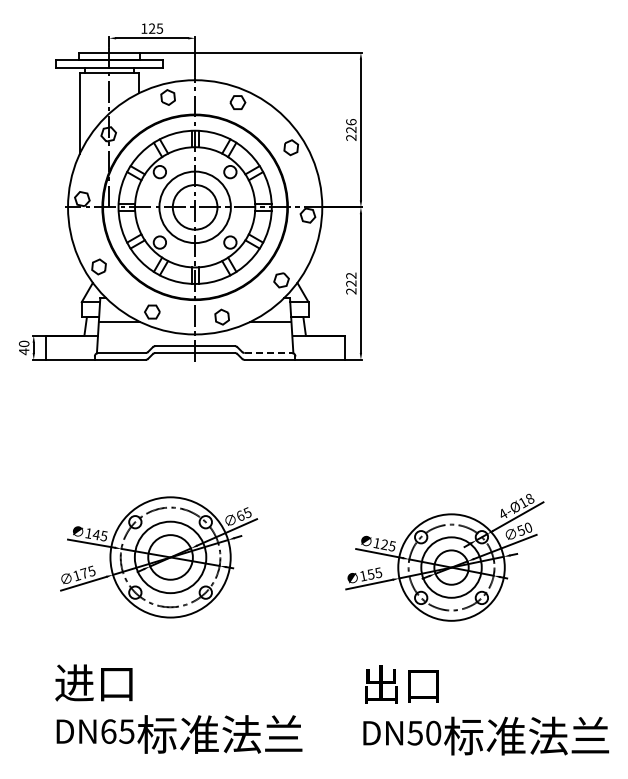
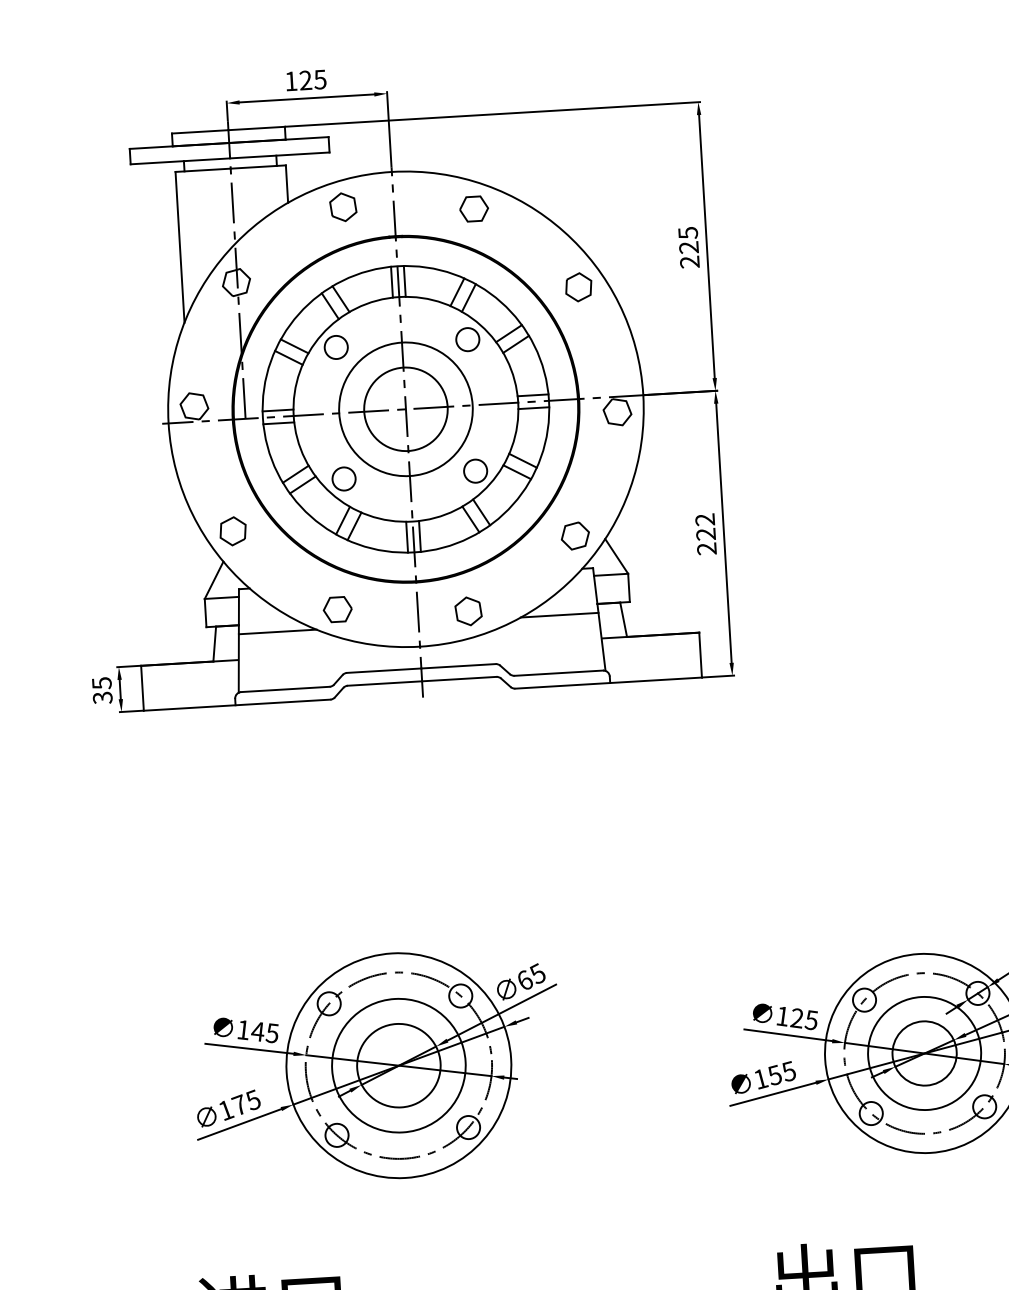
text: (351, 122) -> (688, 233), 226 -> 225
text: (24, 347) -> (102, 689), 40 -> 35
line: (268, 353) -> (559, 674), dashed -> solid

